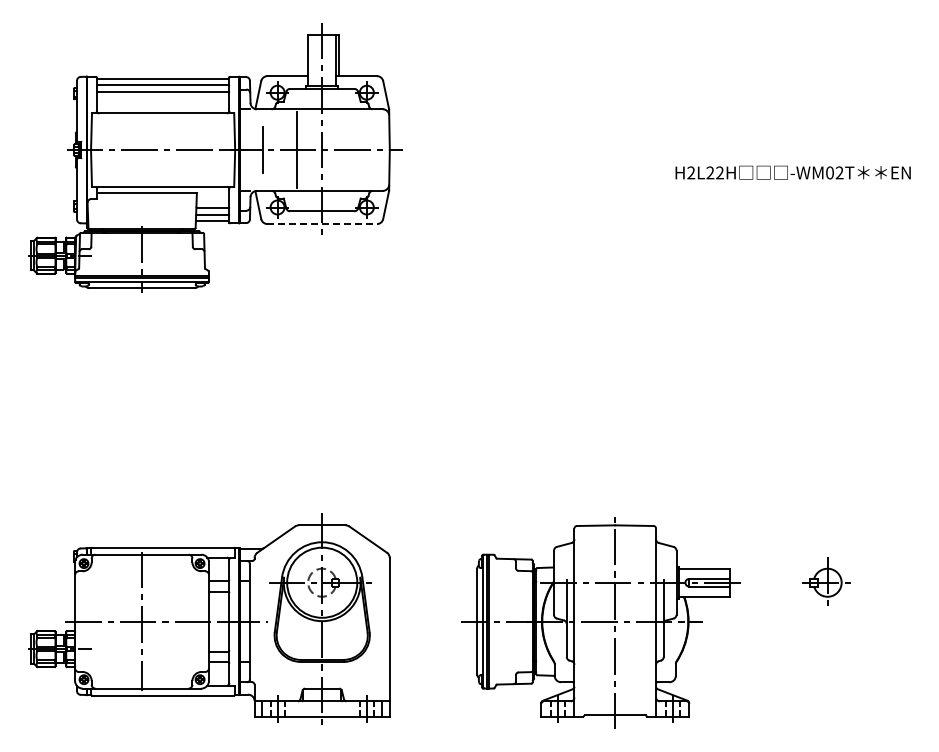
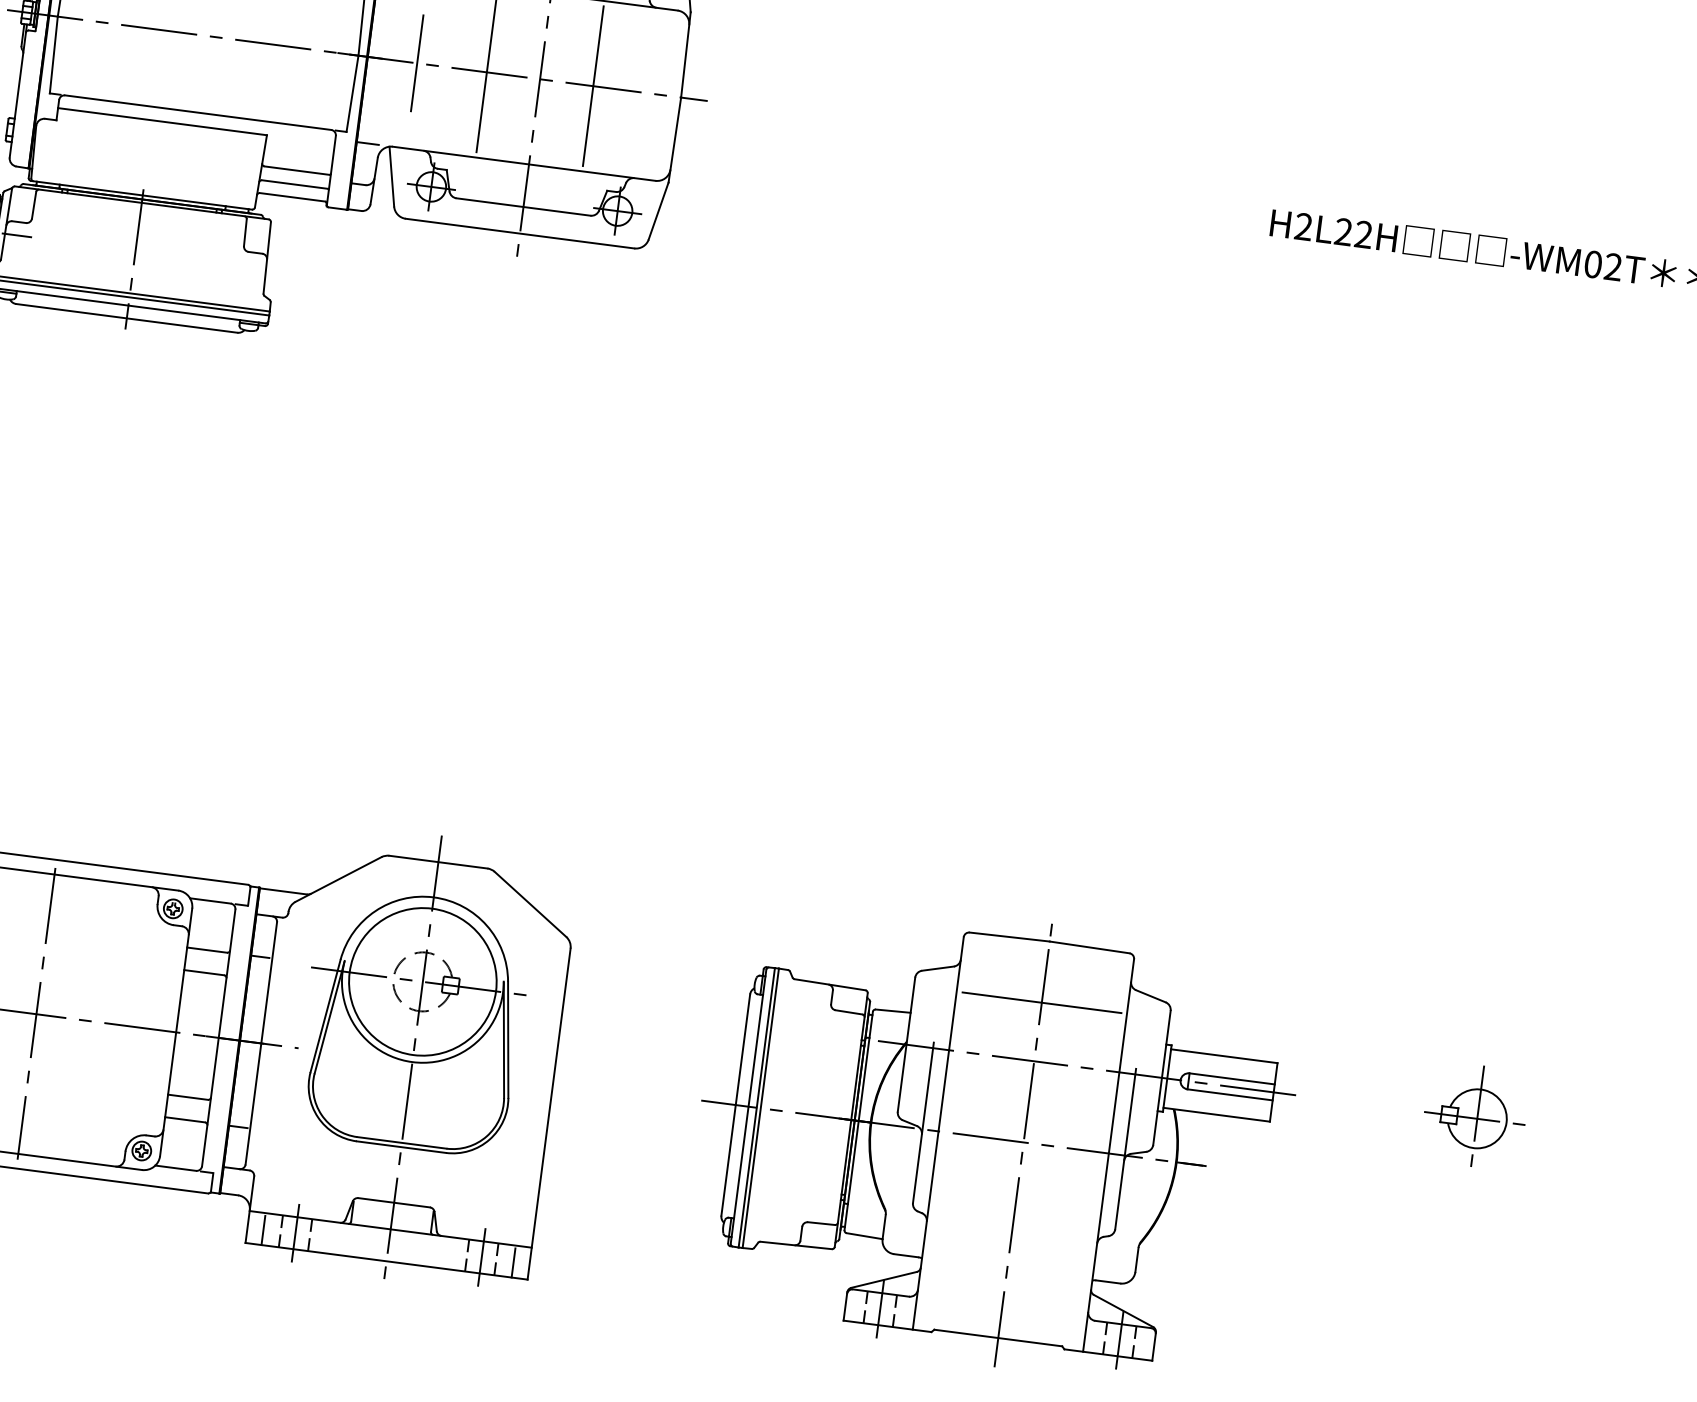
line: (347, 149) -> (592, 84), added
line: (322, 224) -> (520, 234), dashed -> solid
line: (615, 554) -> (1042, 1002), added

